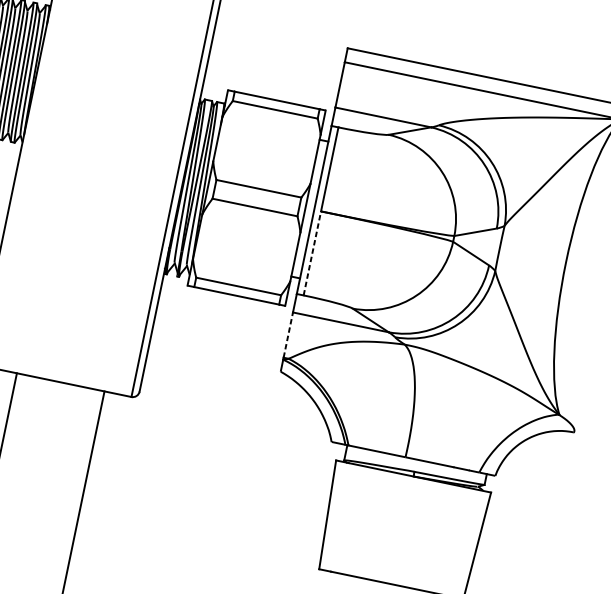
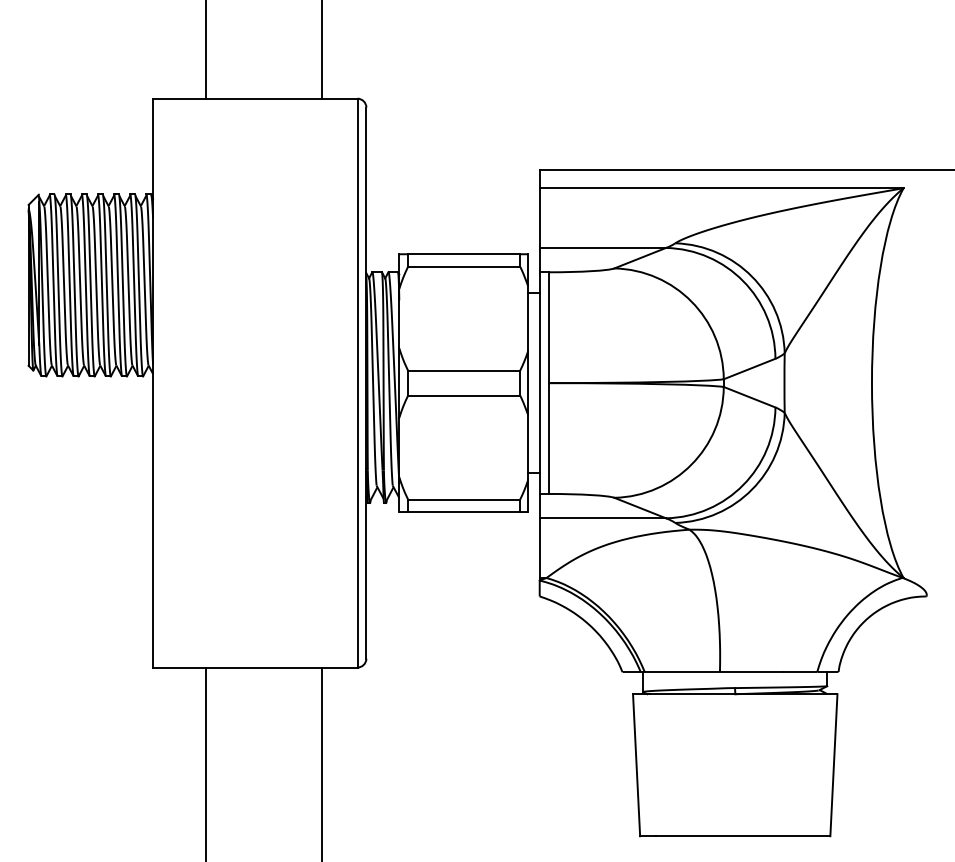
line: (312, 253) -> (548, 438), dashed -> solid
line: (288, 335) -> (539, 548), dashed -> solid

